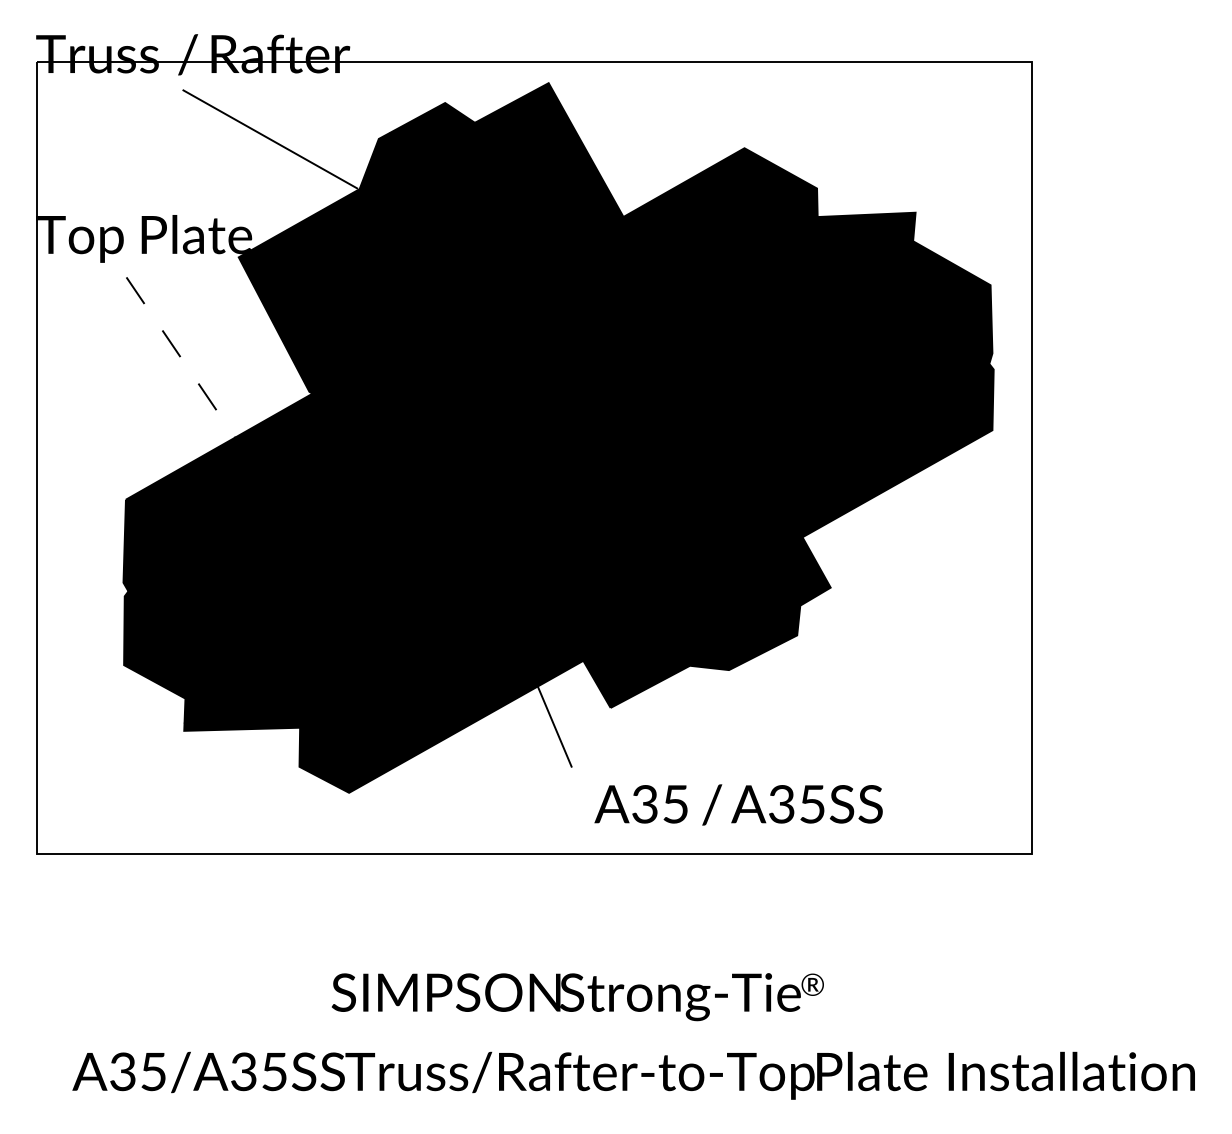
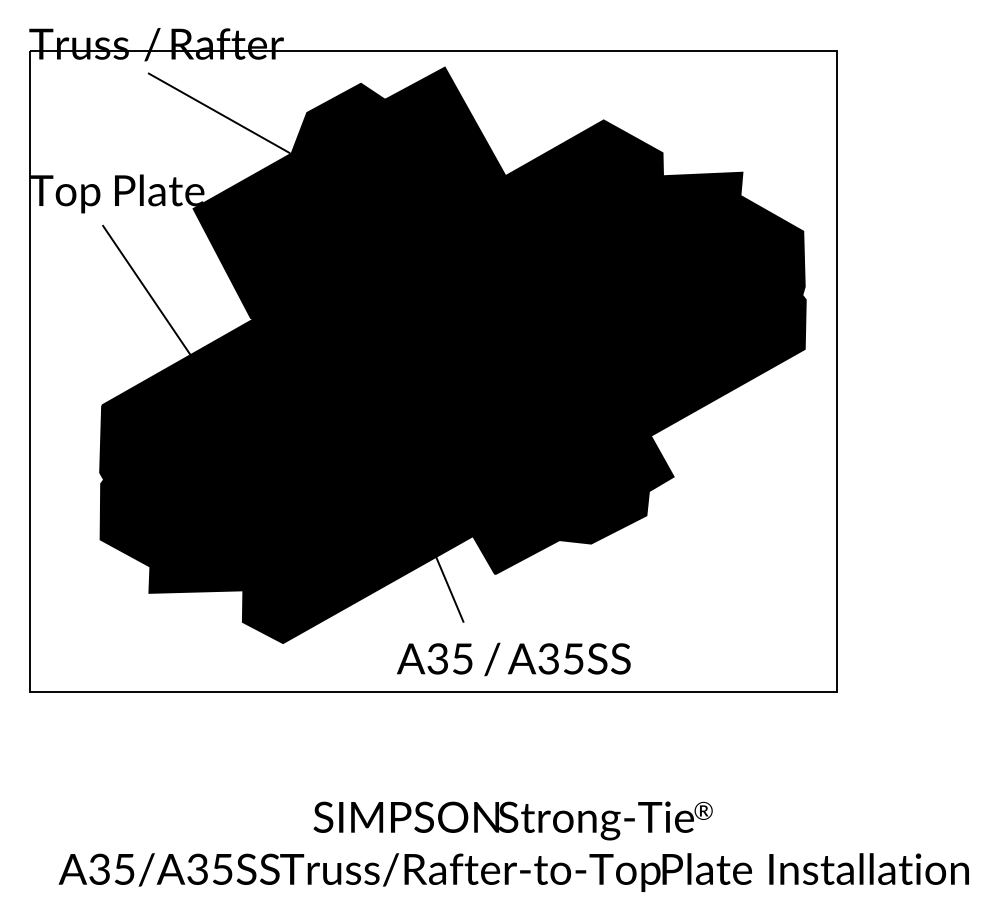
line: (180, 357) -> (146, 290), dashed -> solid
text: (738, 804) -> (513, 659), moved
text: (577, 997) -> (512, 821), moved

